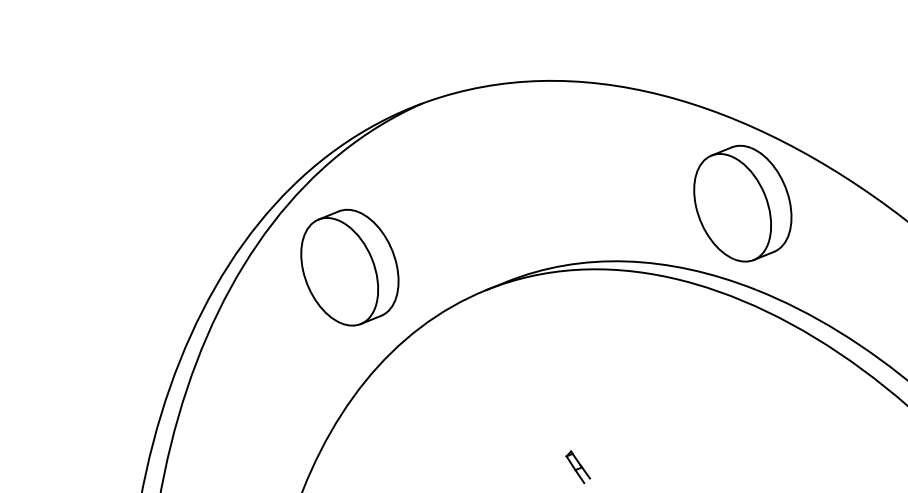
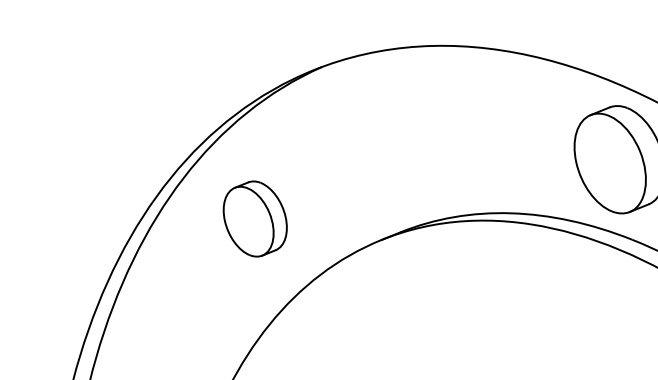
part: (349, 267) -> (254, 218), size x0.7

